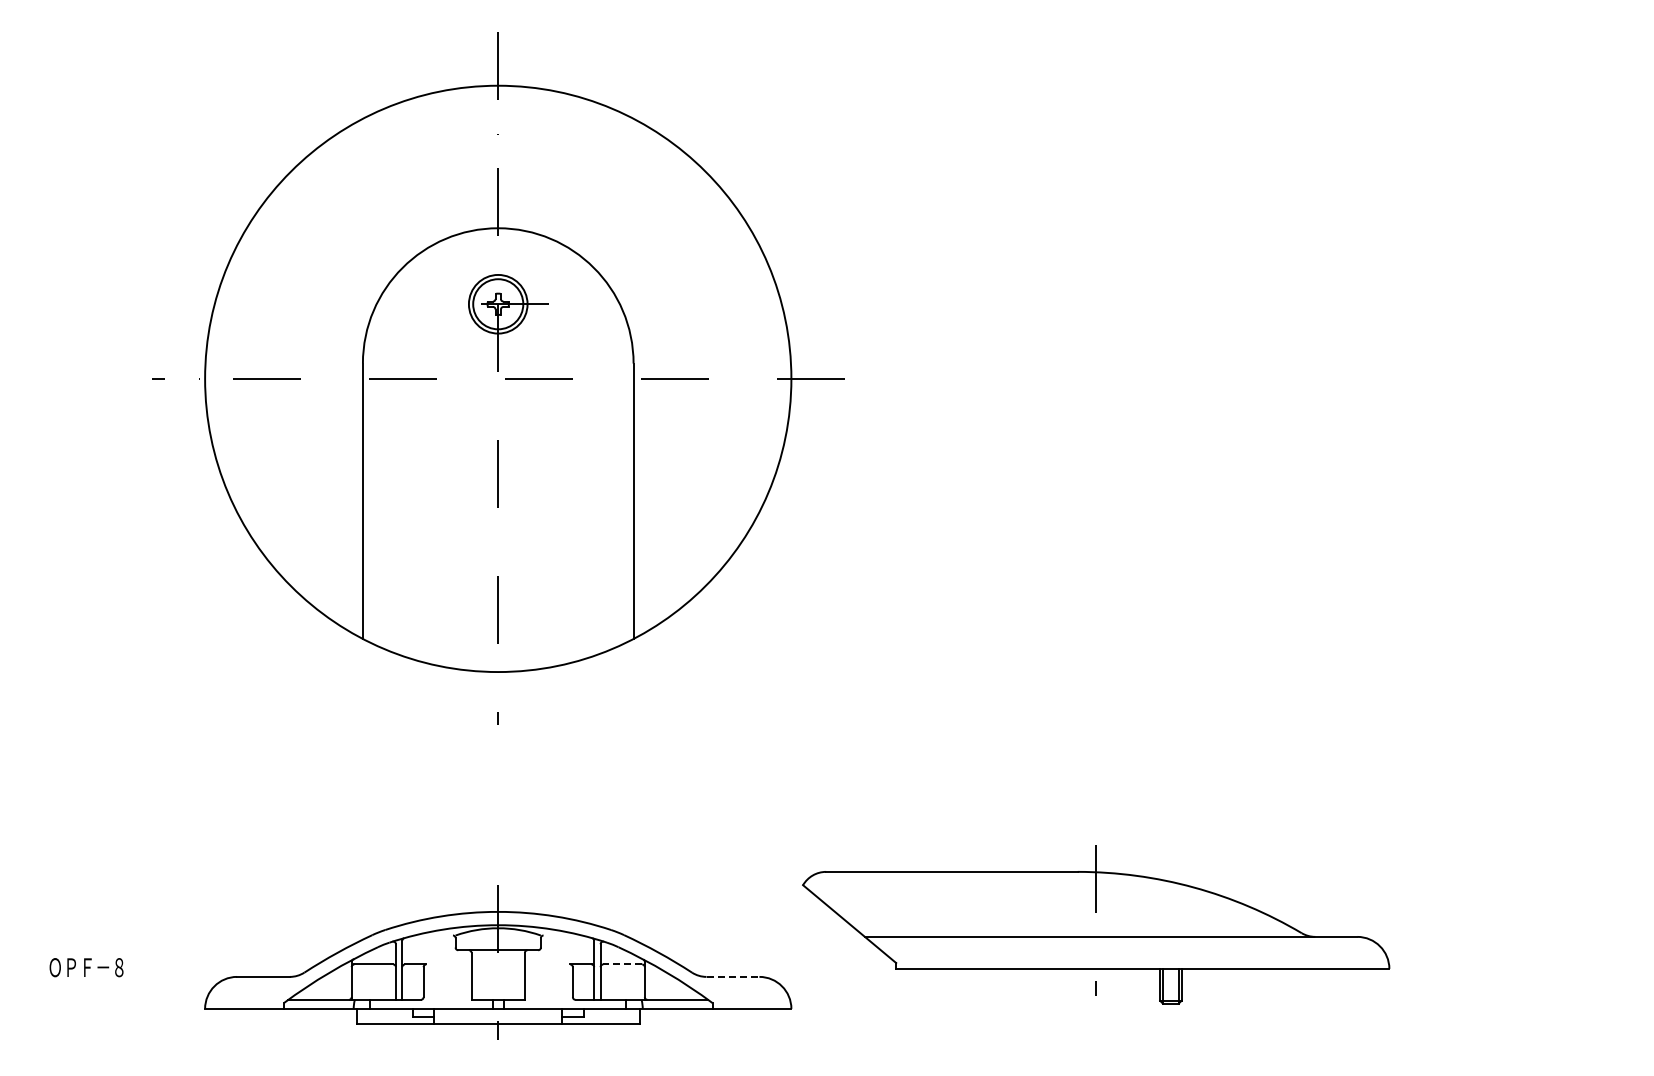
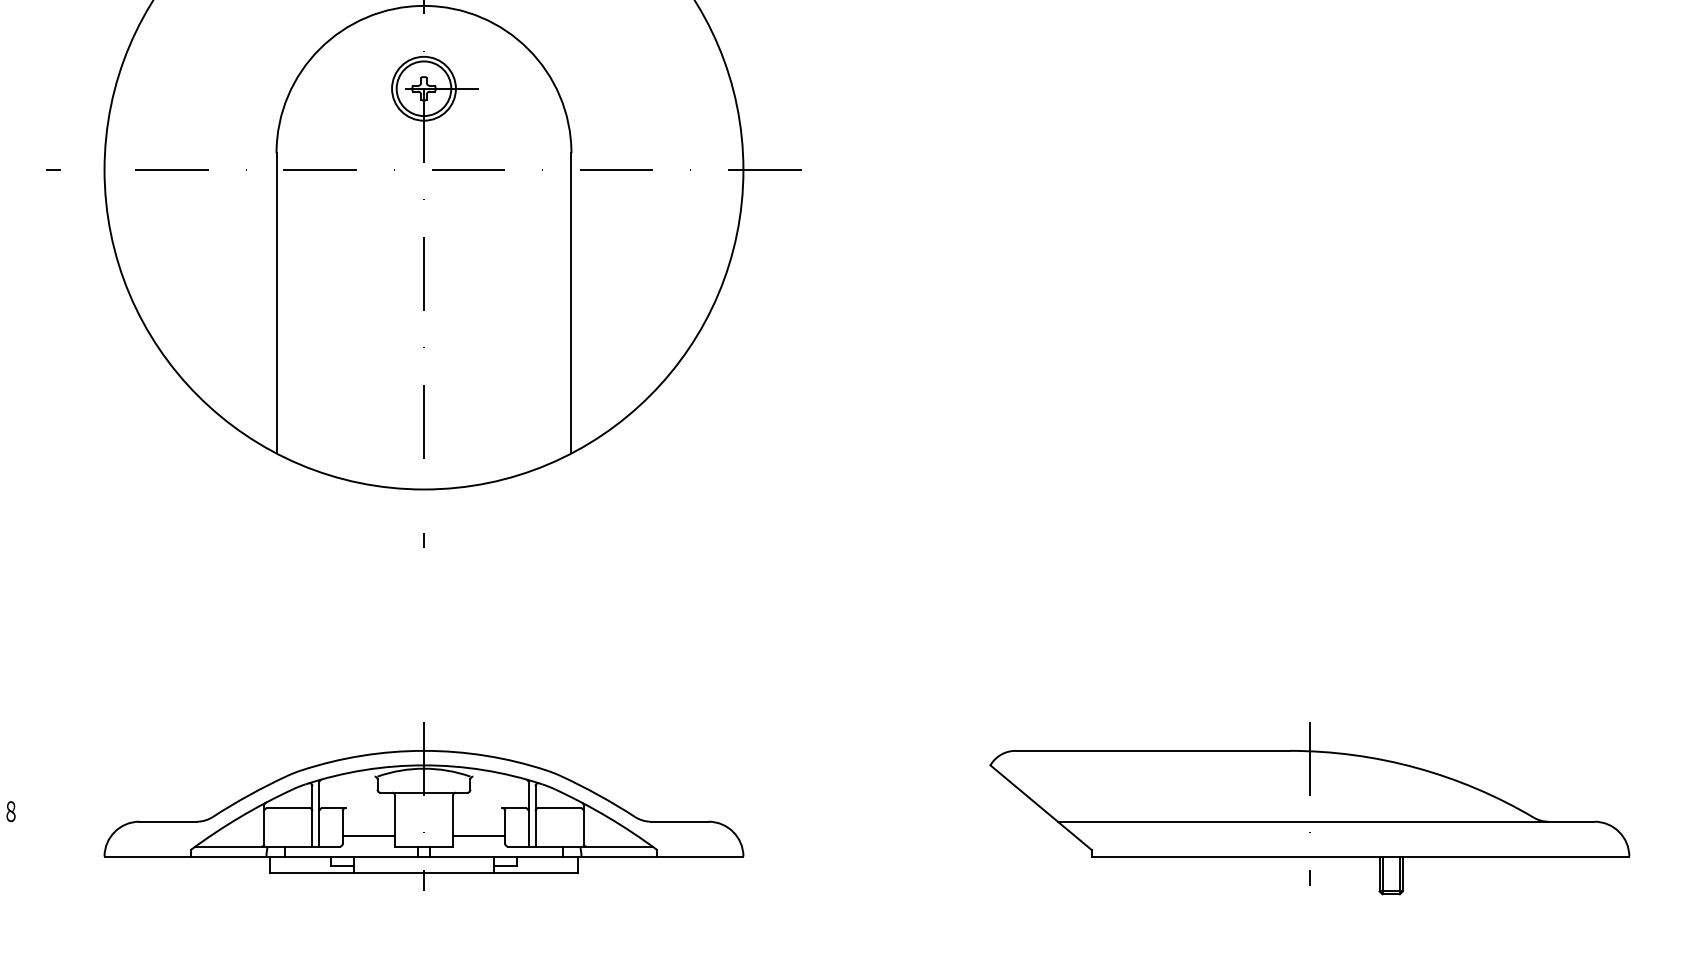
part: (1096, 924) -> (1310, 808), moved
line: (622, 964) -> (559, 808), dashed -> solid
line: (733, 976) -> (680, 821), dashed -> solid
line: (447, 990) -> (368, 836), added
line: (548, 990) -> (478, 836), added

